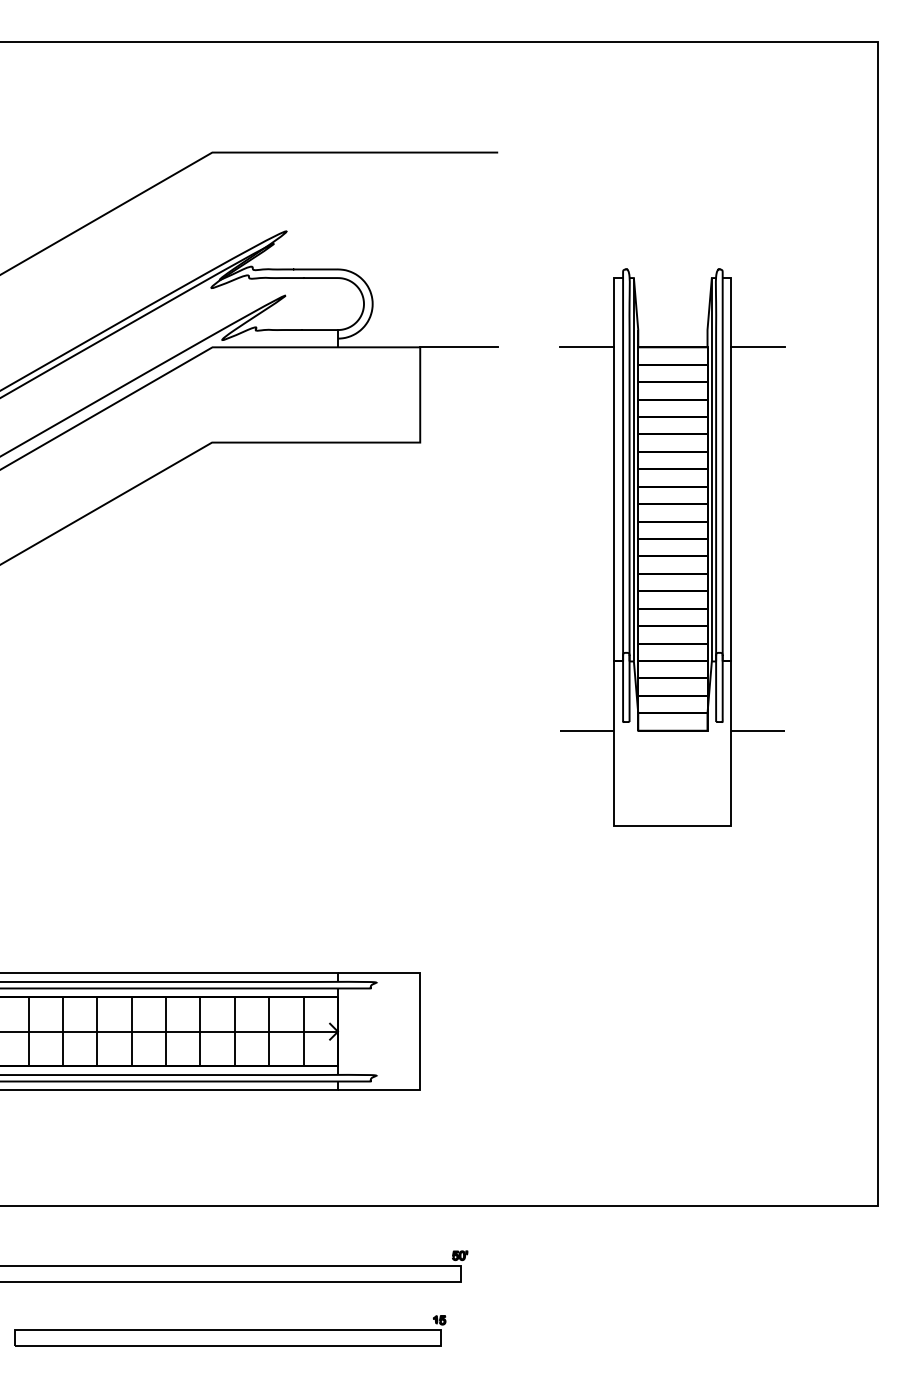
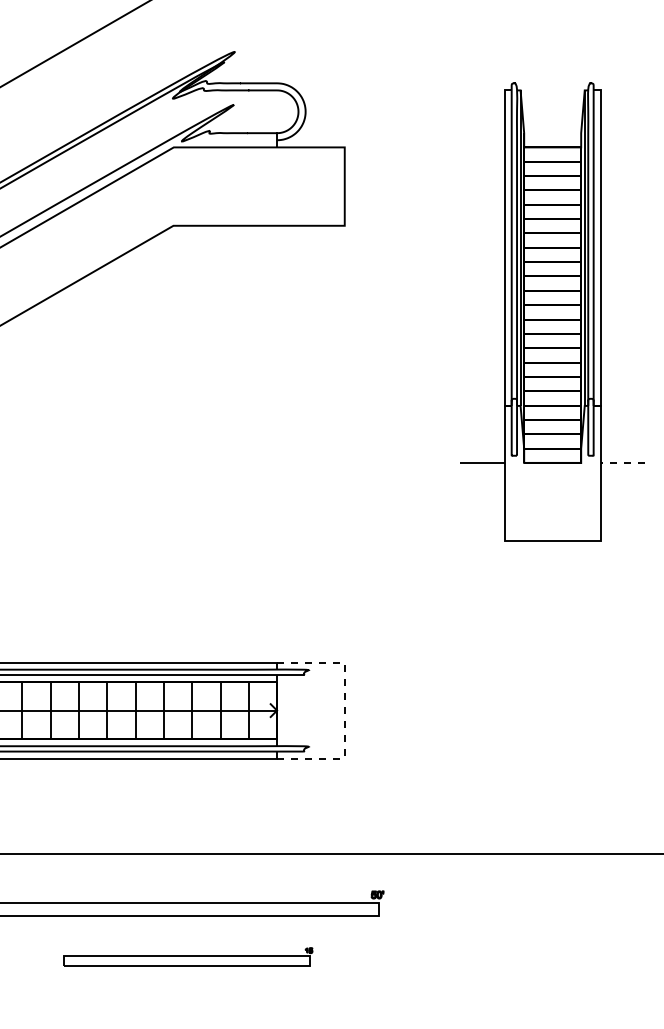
line: (459, 347) -> (377, 147), removed
line: (587, 347) -> (482, 147), removed
line: (758, 347) -> (623, 147), removed
line: (757, 730) -> (622, 462), solid -> dashed
line: (420, 1032) -> (344, 711), solid -> dashed
part: (230, 1330) -> (188, 956), size x0.7

